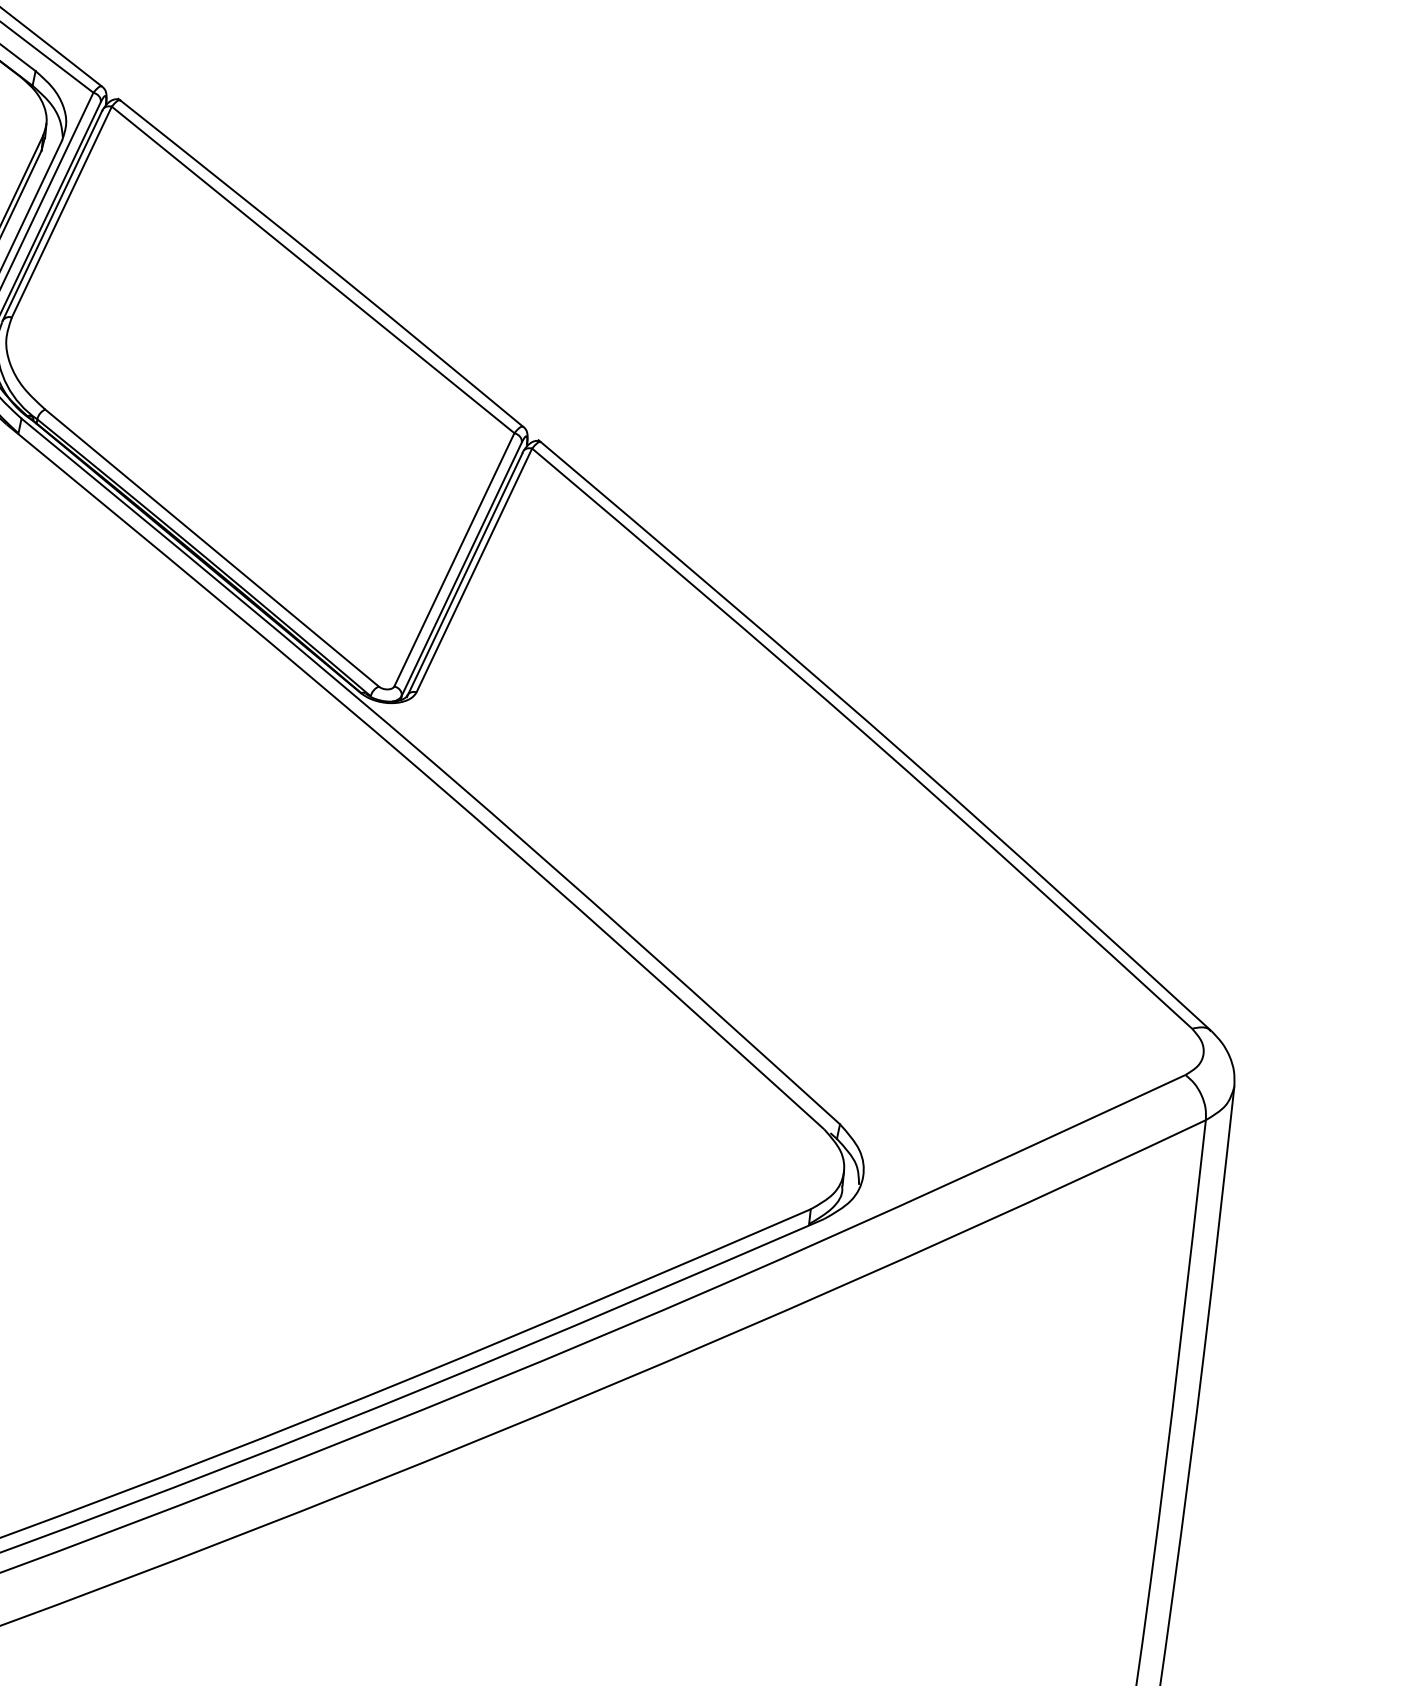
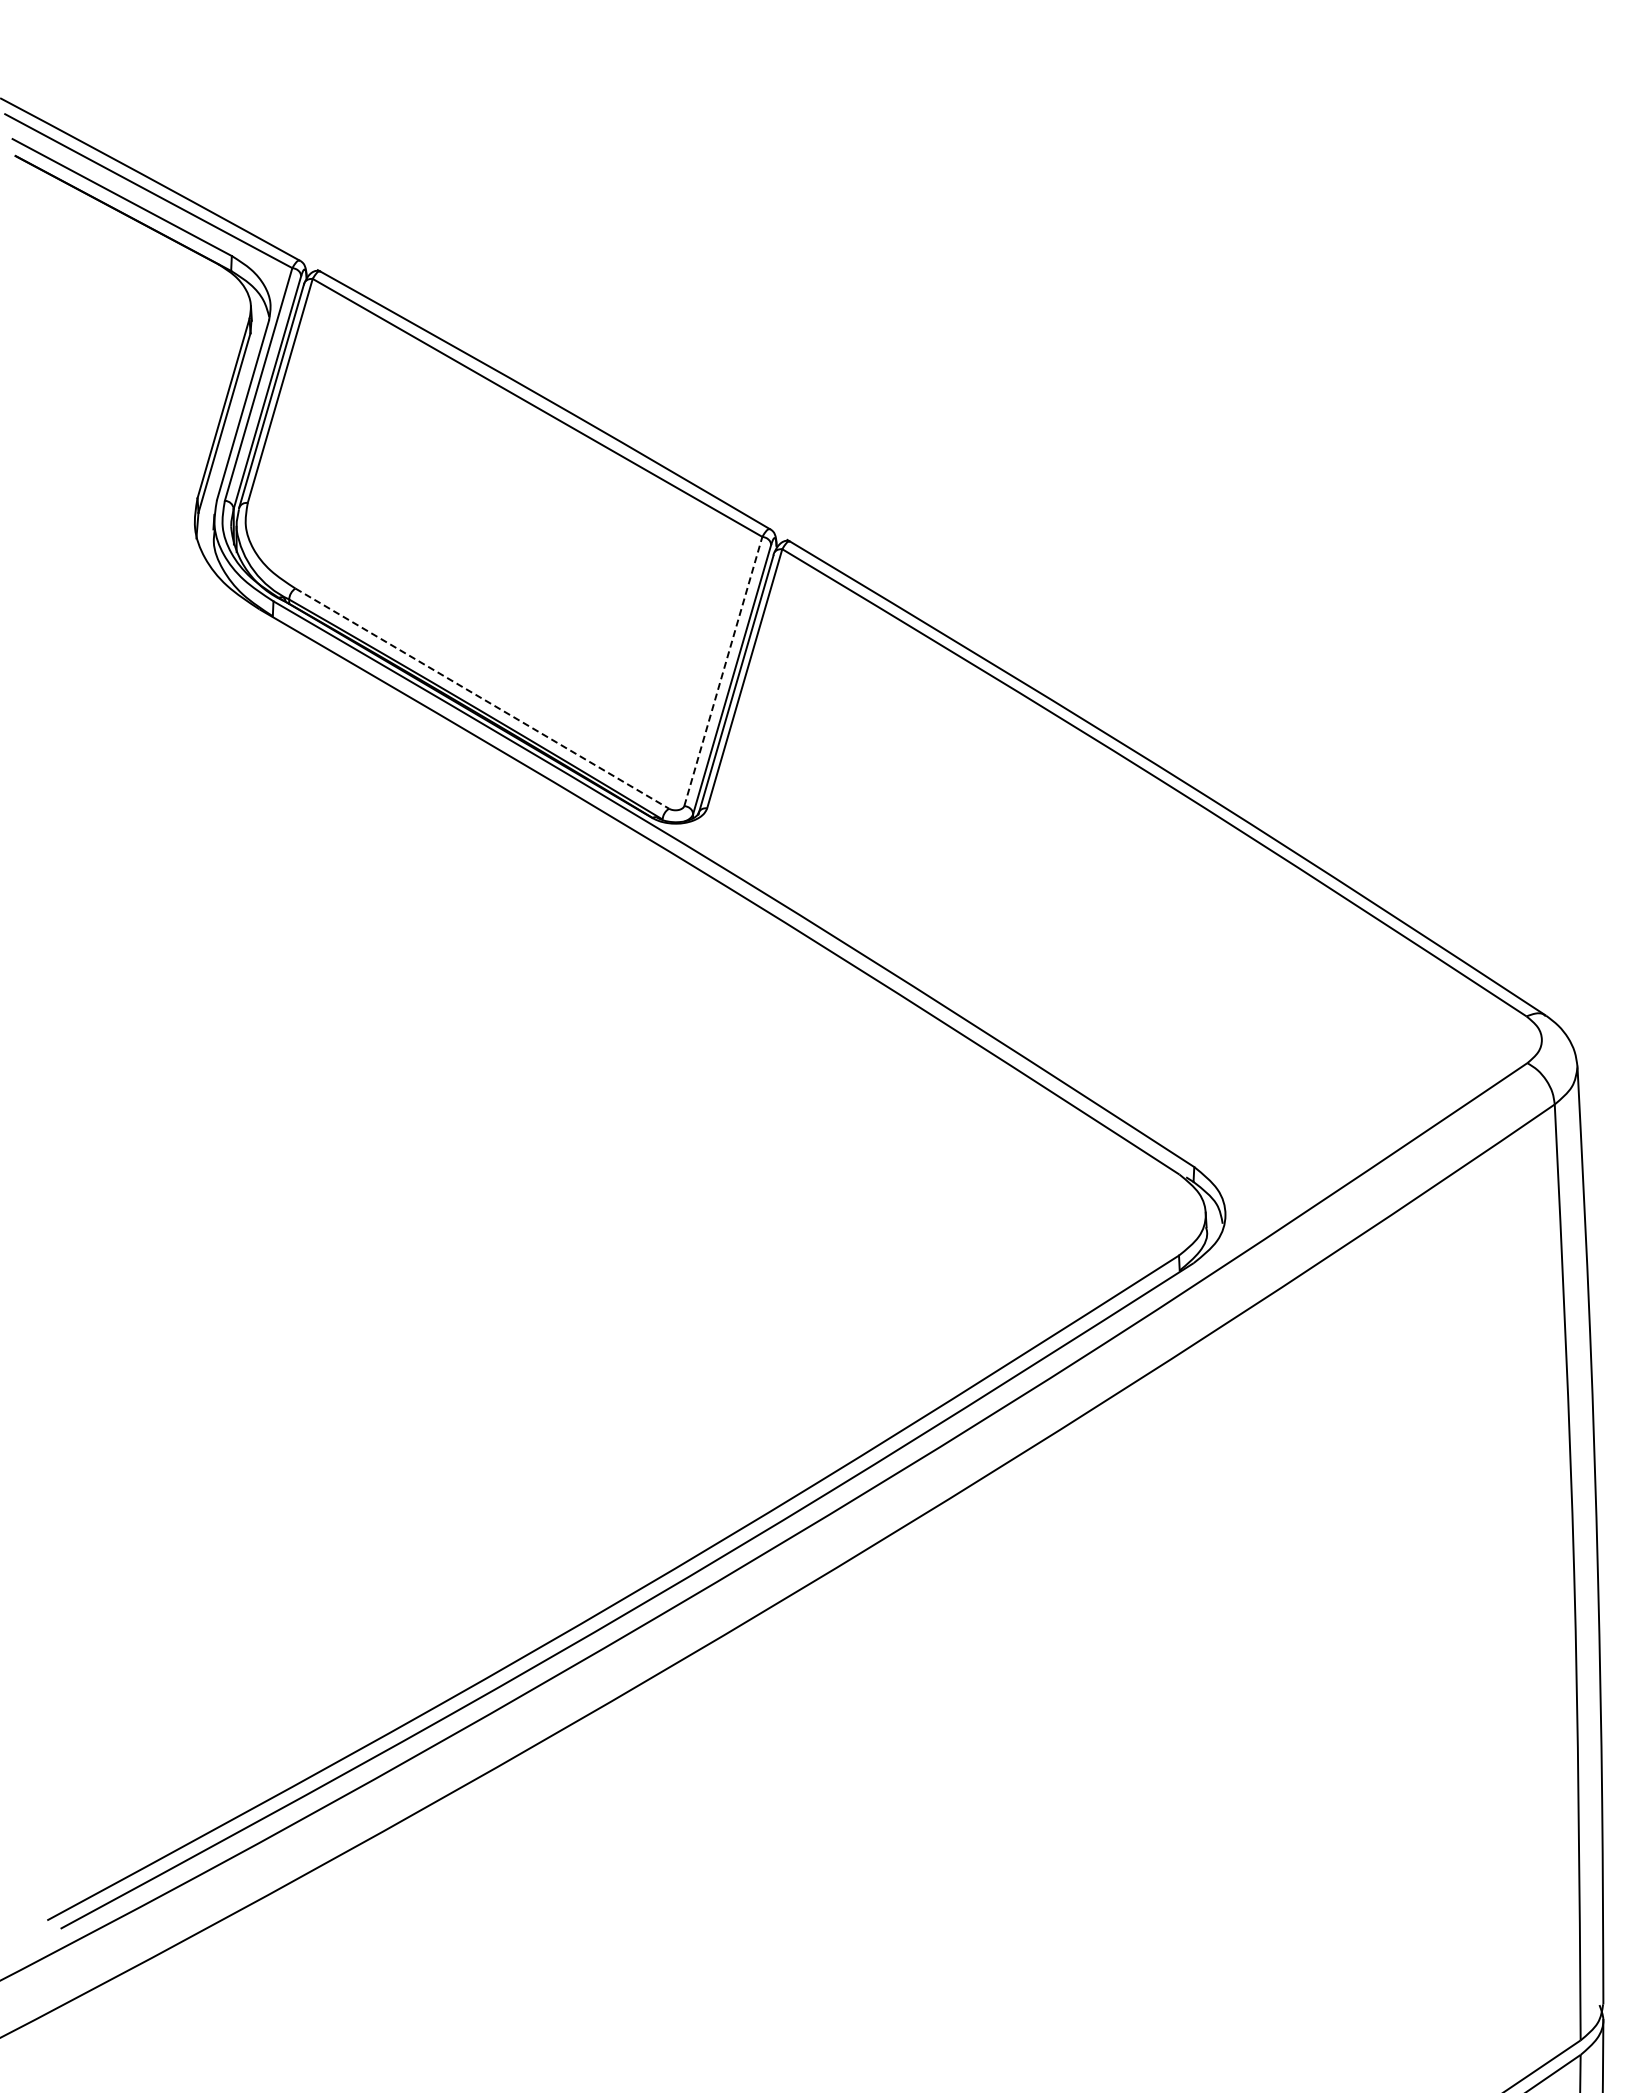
line: (212, 547) -> (482, 698), solid -> dashed
line: (454, 558) -> (723, 670), solid -> dashed

